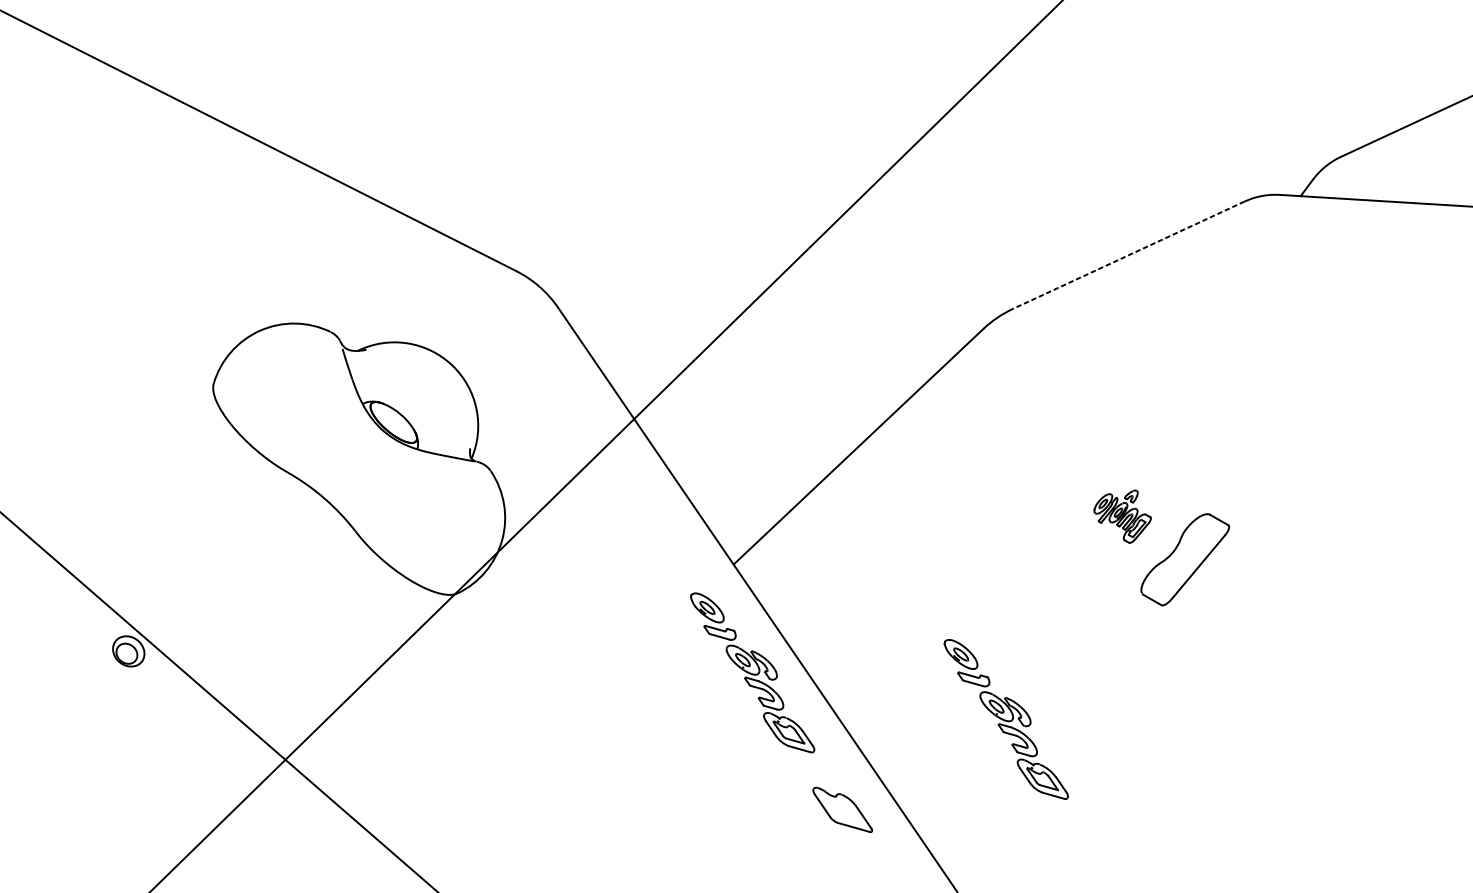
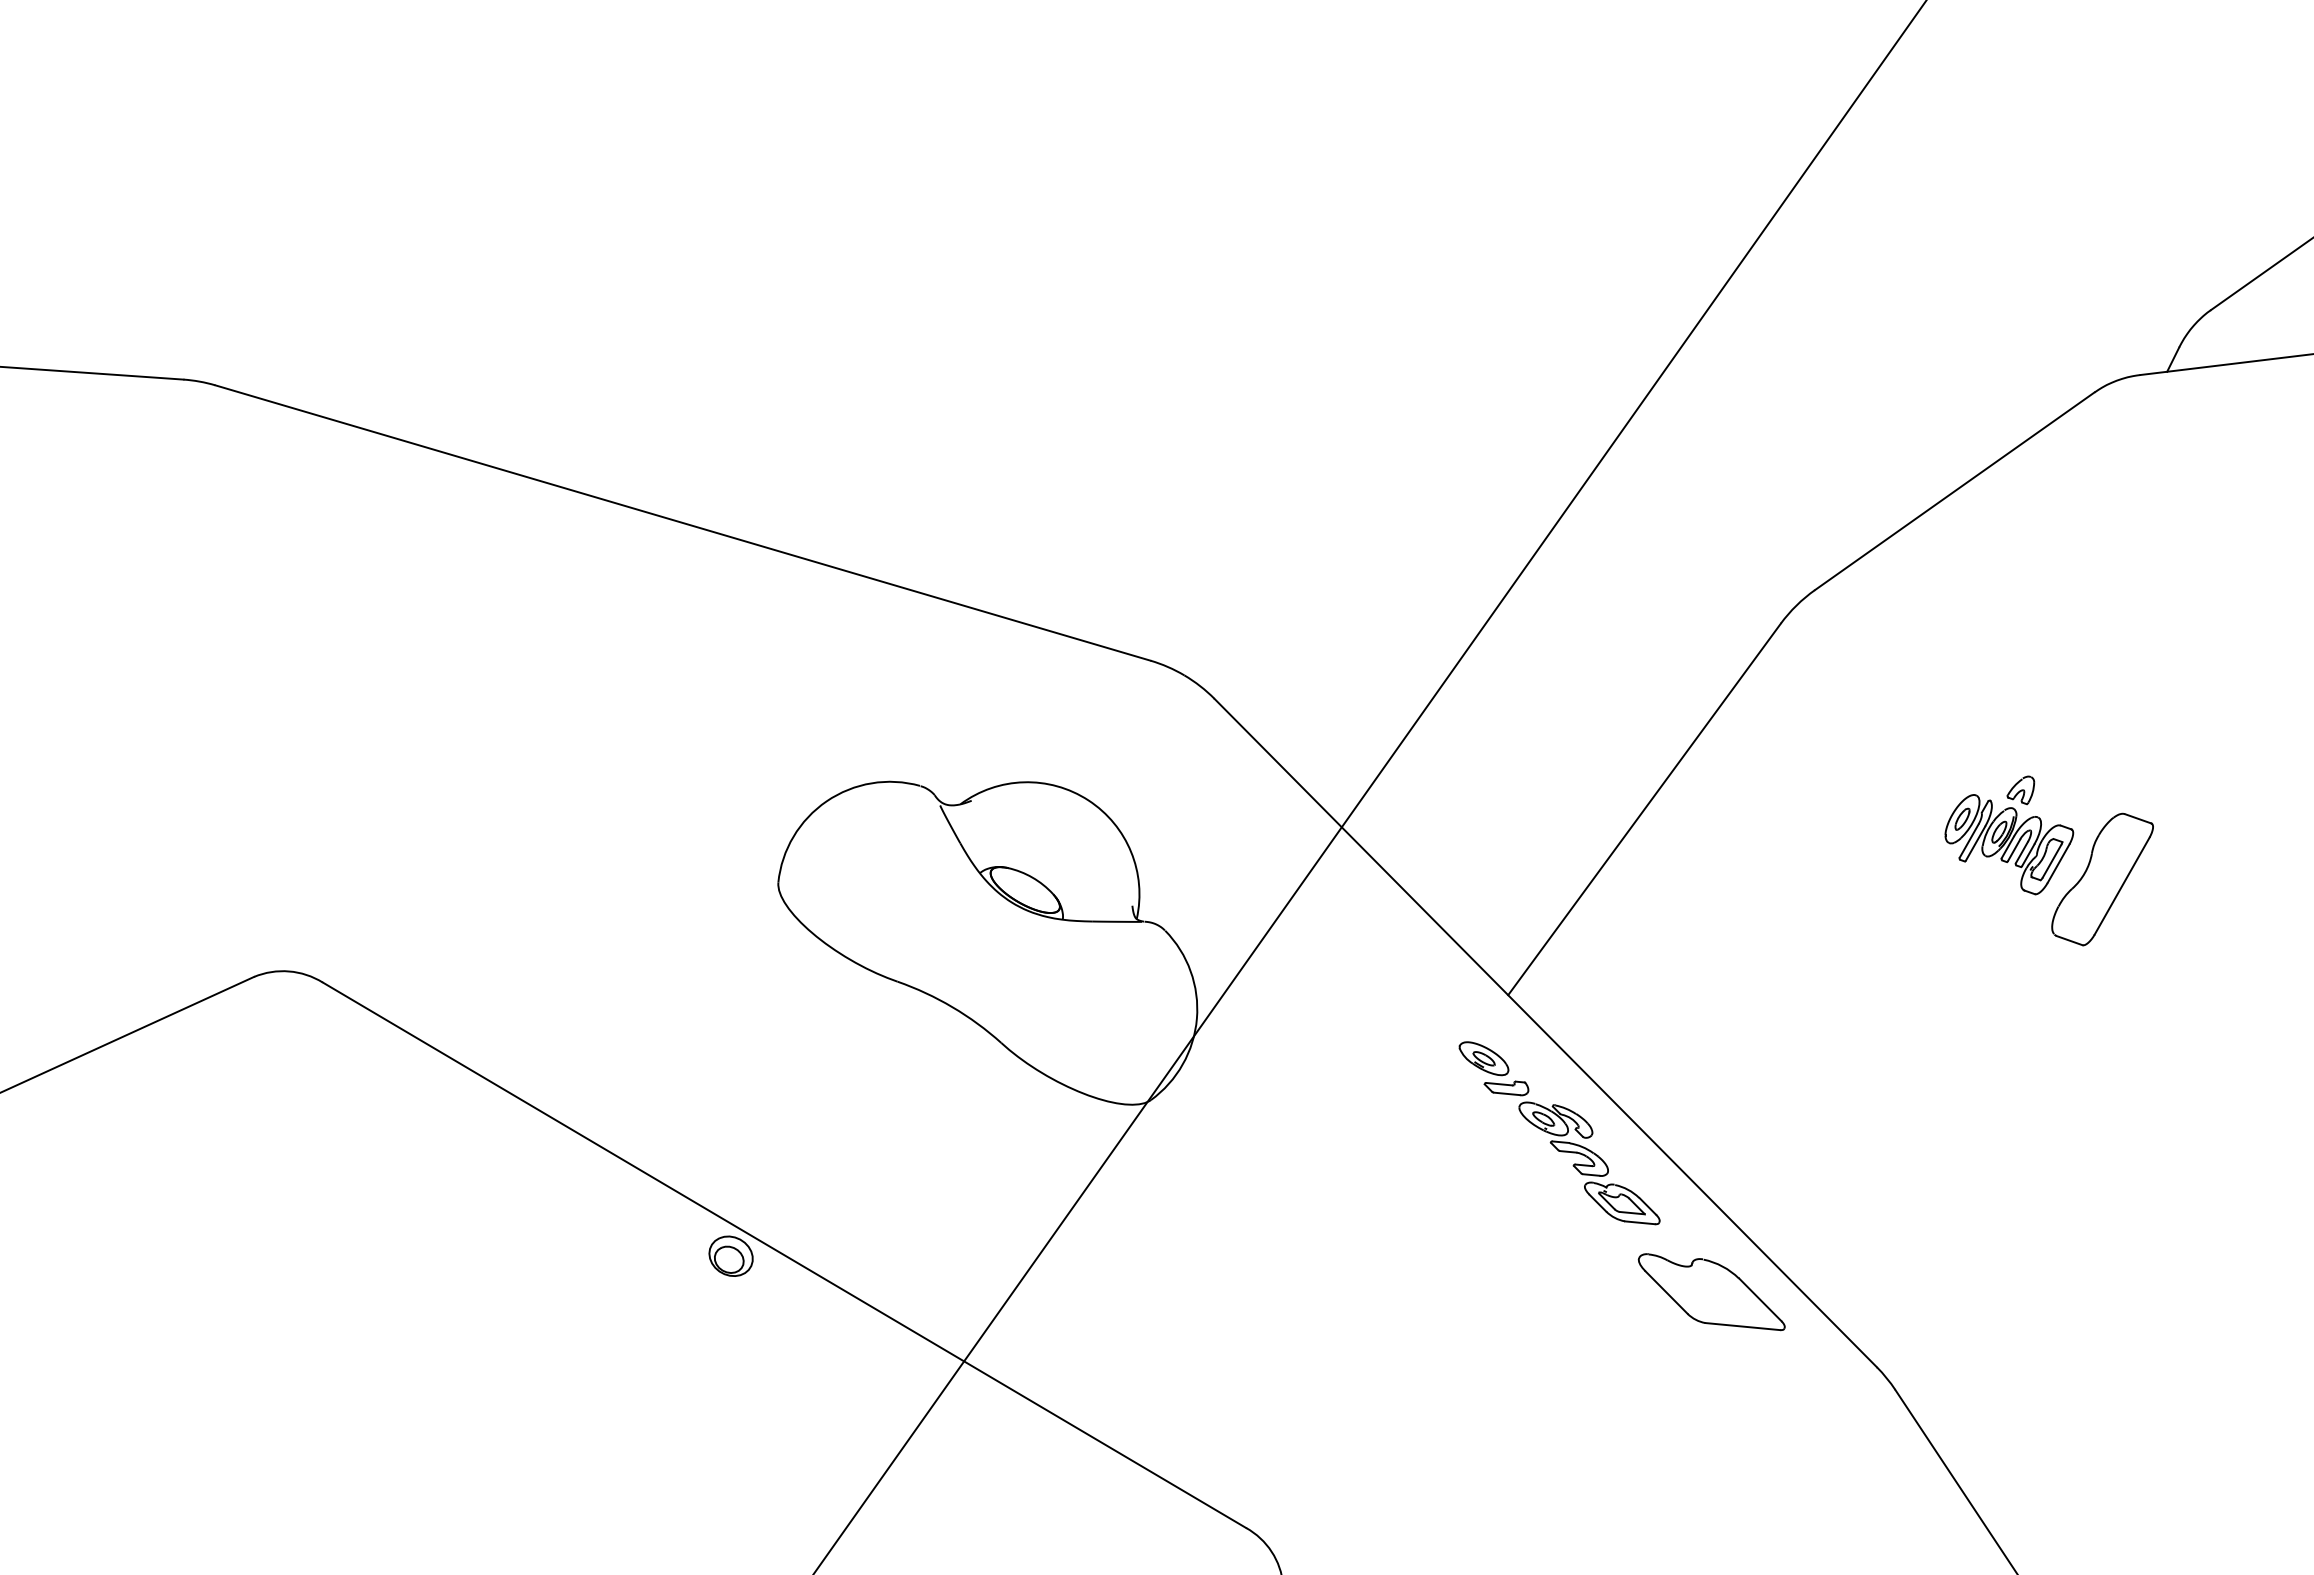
line: (1128, 255) -> (1954, 491), dashed -> solid
part: (1122, 514) -> (2009, 835), size x1.67
part: (1006, 719) -> (1905, 1133), removed
part: (842, 809) -> (1711, 1292), size x1.67

